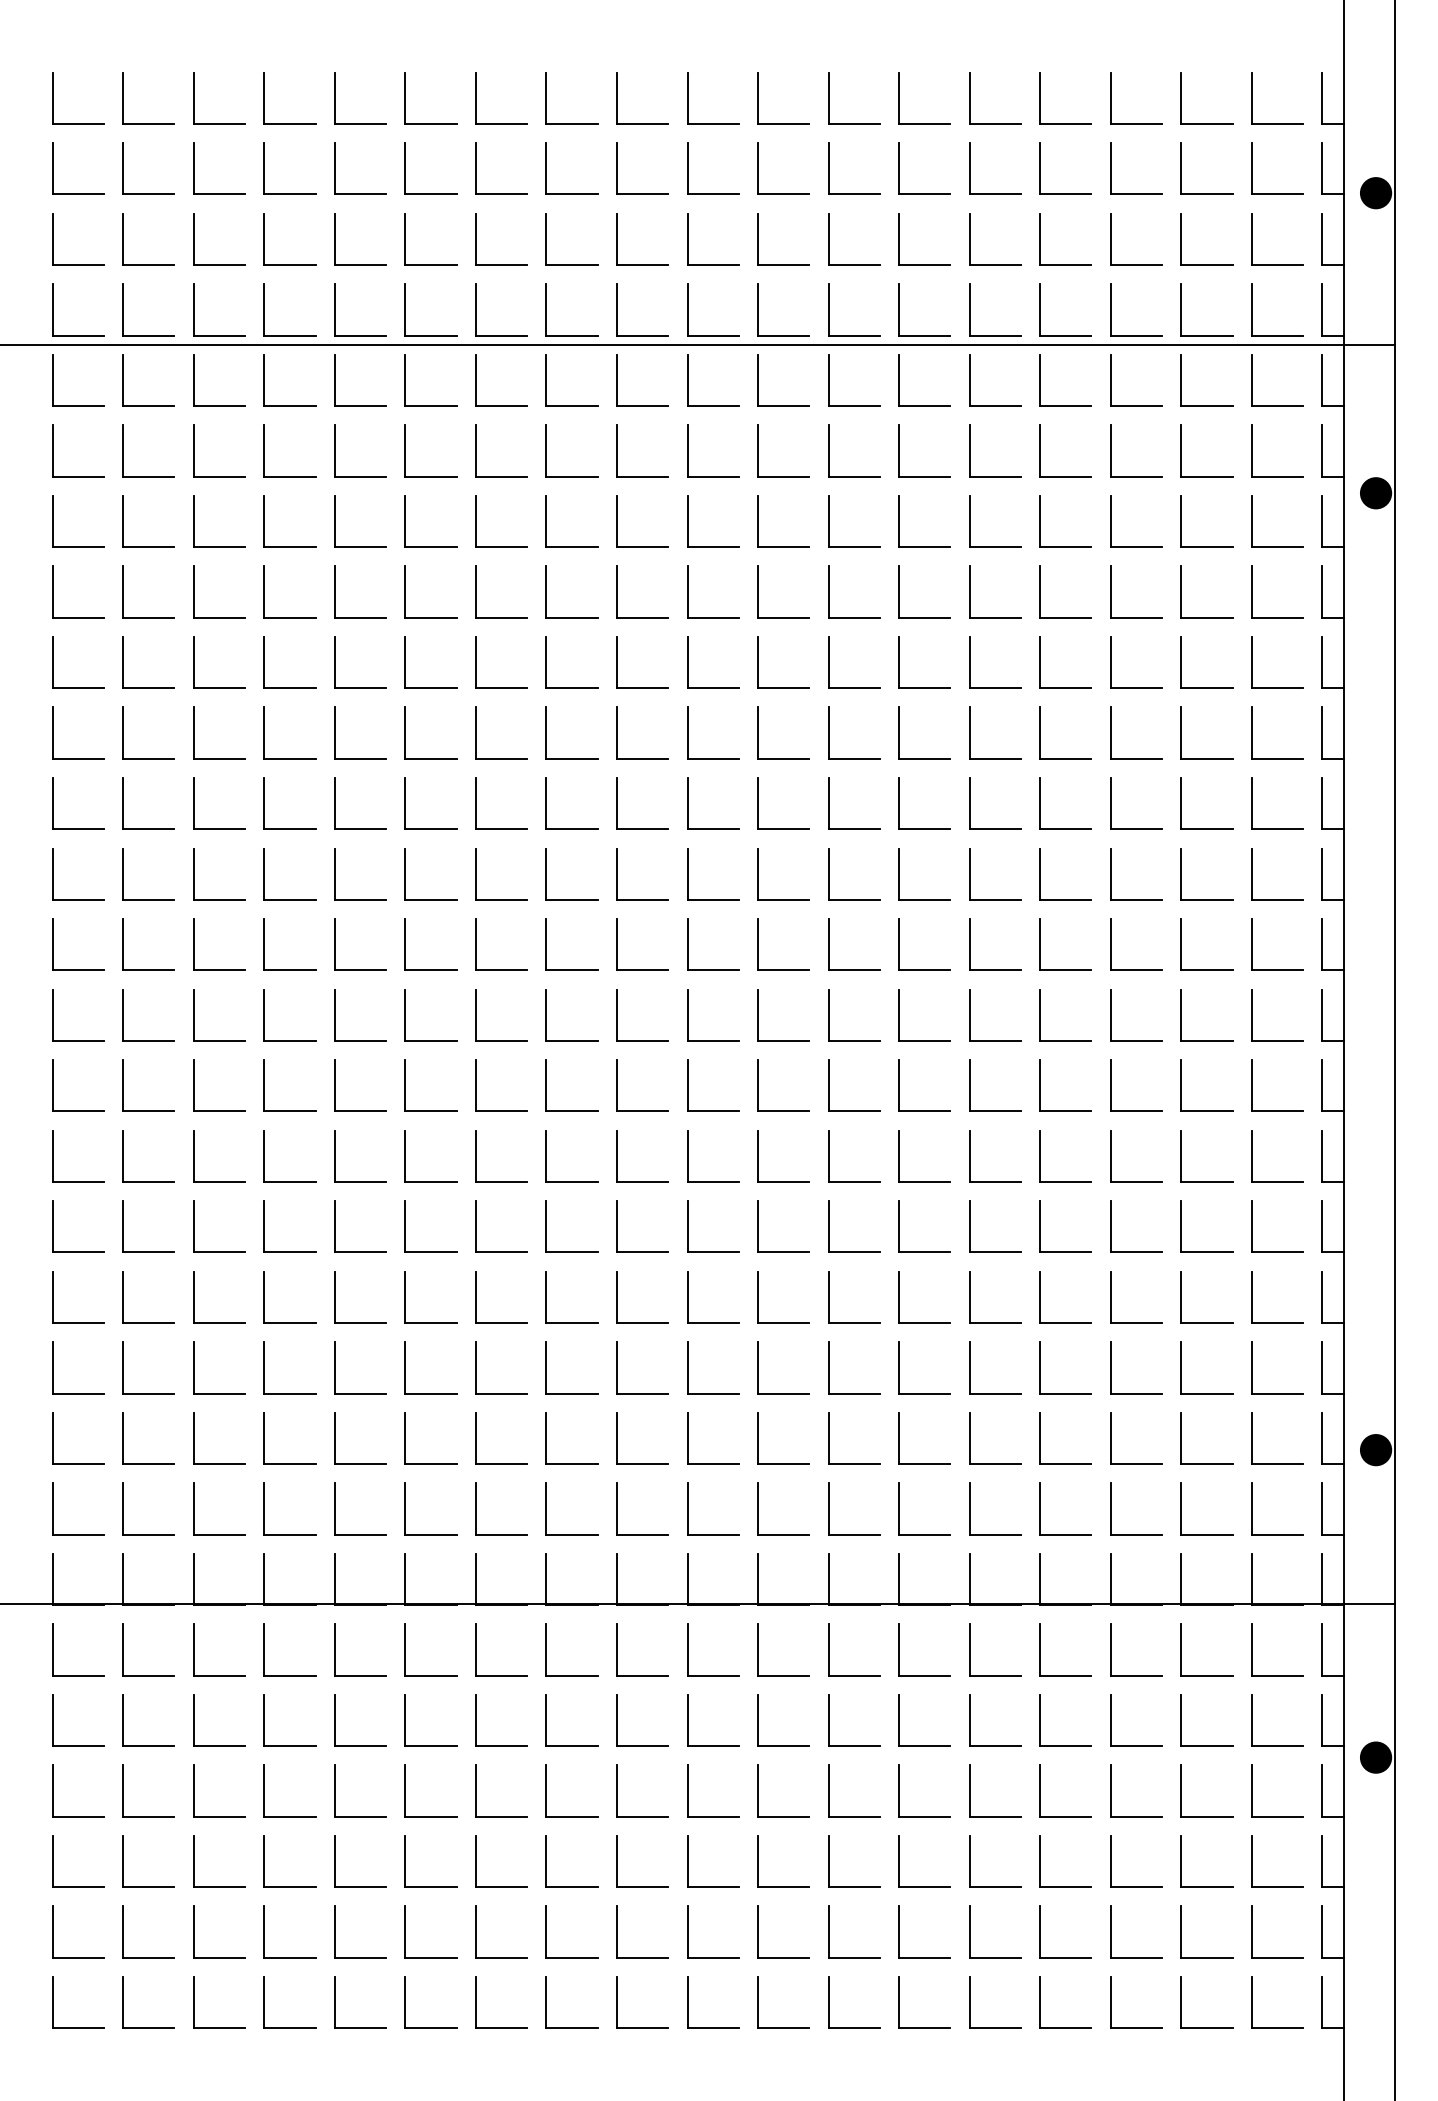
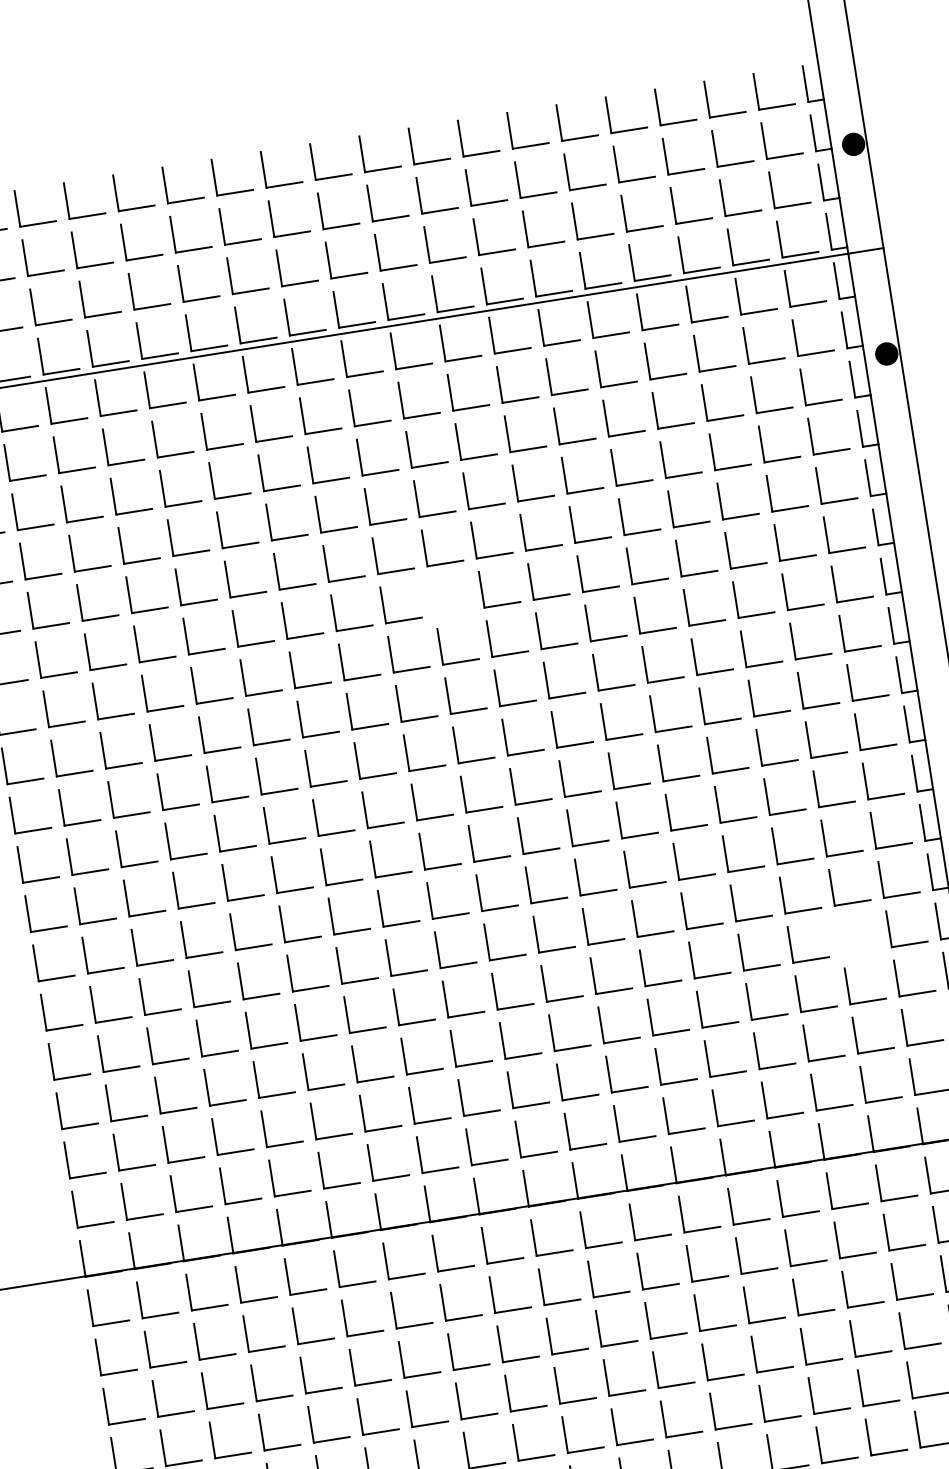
part: (688, 732) -> (433, 597), removed
part: (1181, 1297) -> (839, 937), removed

